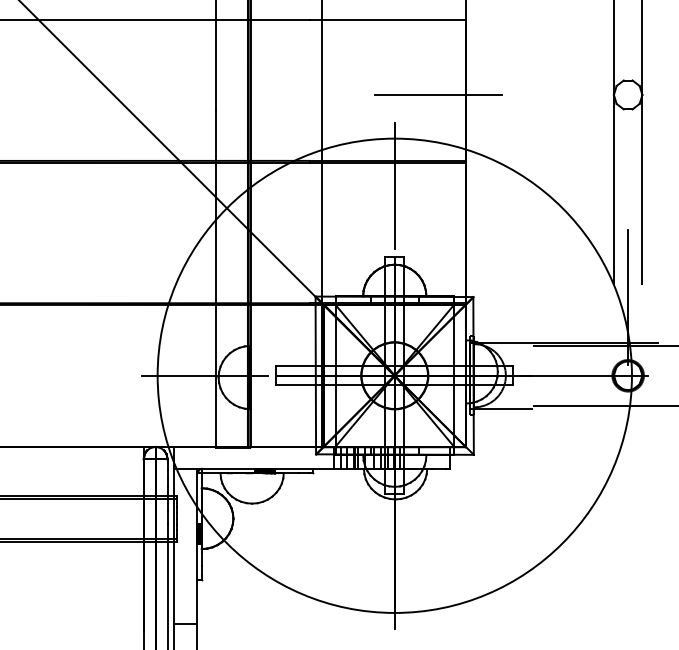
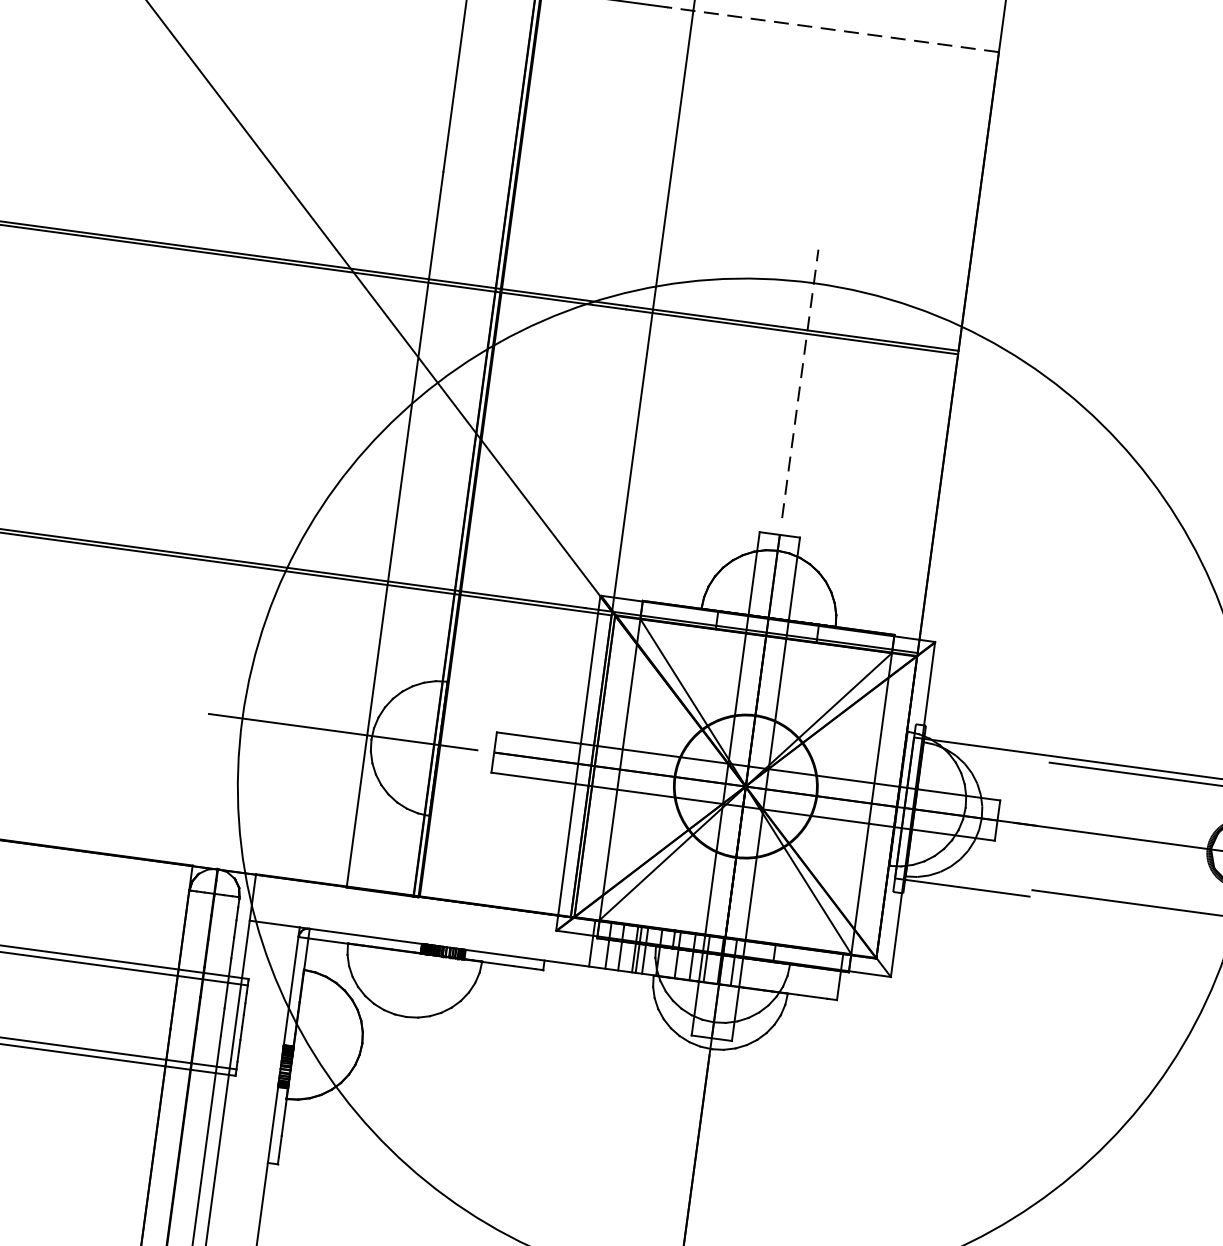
line: (387, 20) -> (832, 30), solid -> dashed
line: (438, 94) -> (919, 202), removed
line: (394, 185) -> (799, 382), solid -> dashed

